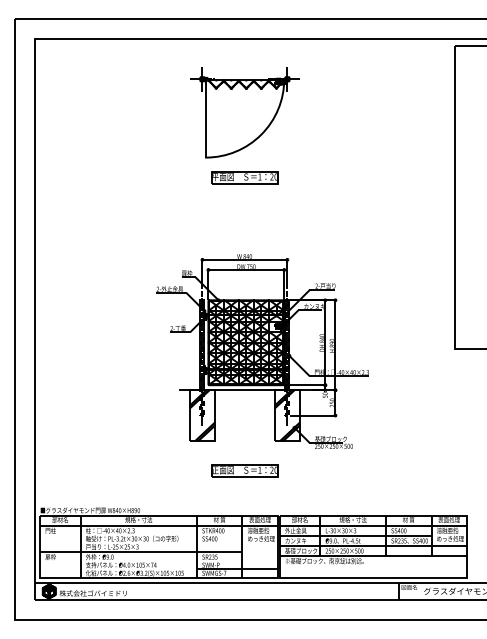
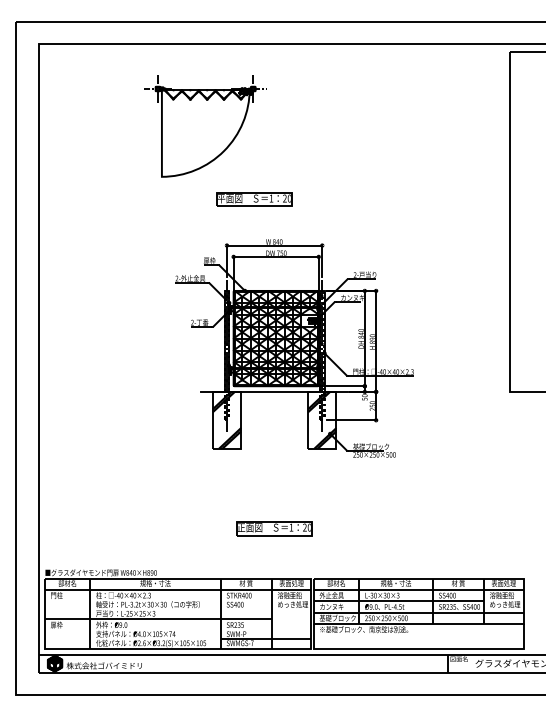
part: (244, 112) -> (205, 126), moved
part: (244, 177) -> (254, 199), moved
part: (262, 351) -> (294, 348), moved

